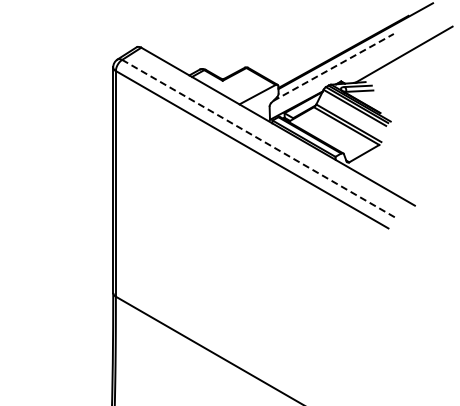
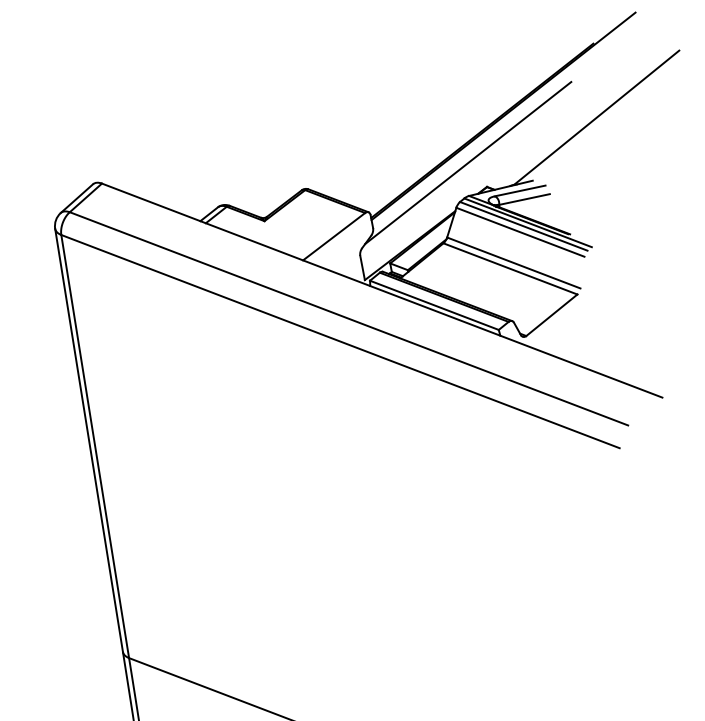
line: (333, 67) -> (468, 162), dashed -> solid
line: (258, 138) -> (348, 318), dashed -> solid

